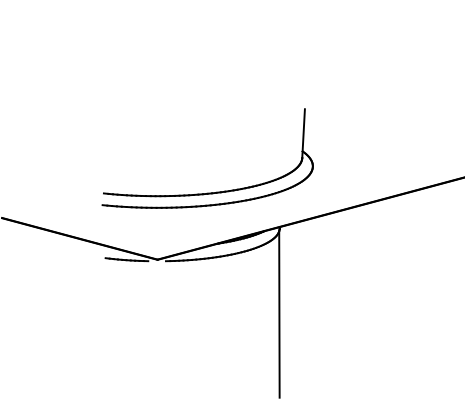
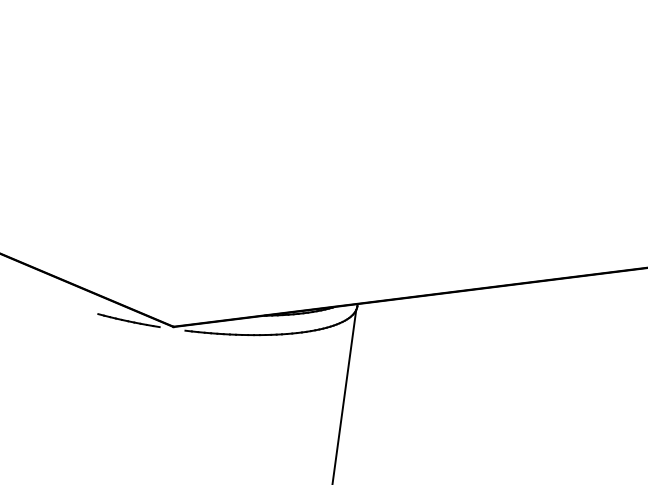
part: (207, 192) -> (259, 239), removed

